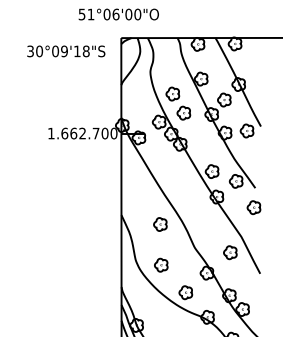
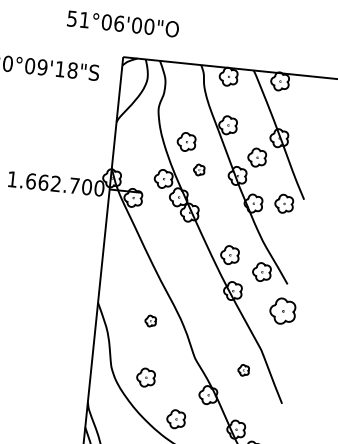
part: (183, 112) -> (198, 169), size x0.6
part: (253, 207) -> (282, 310), size x1.4
part: (160, 224) -> (150, 321), size x0.6
part: (230, 252) -> (243, 369), size x0.6

